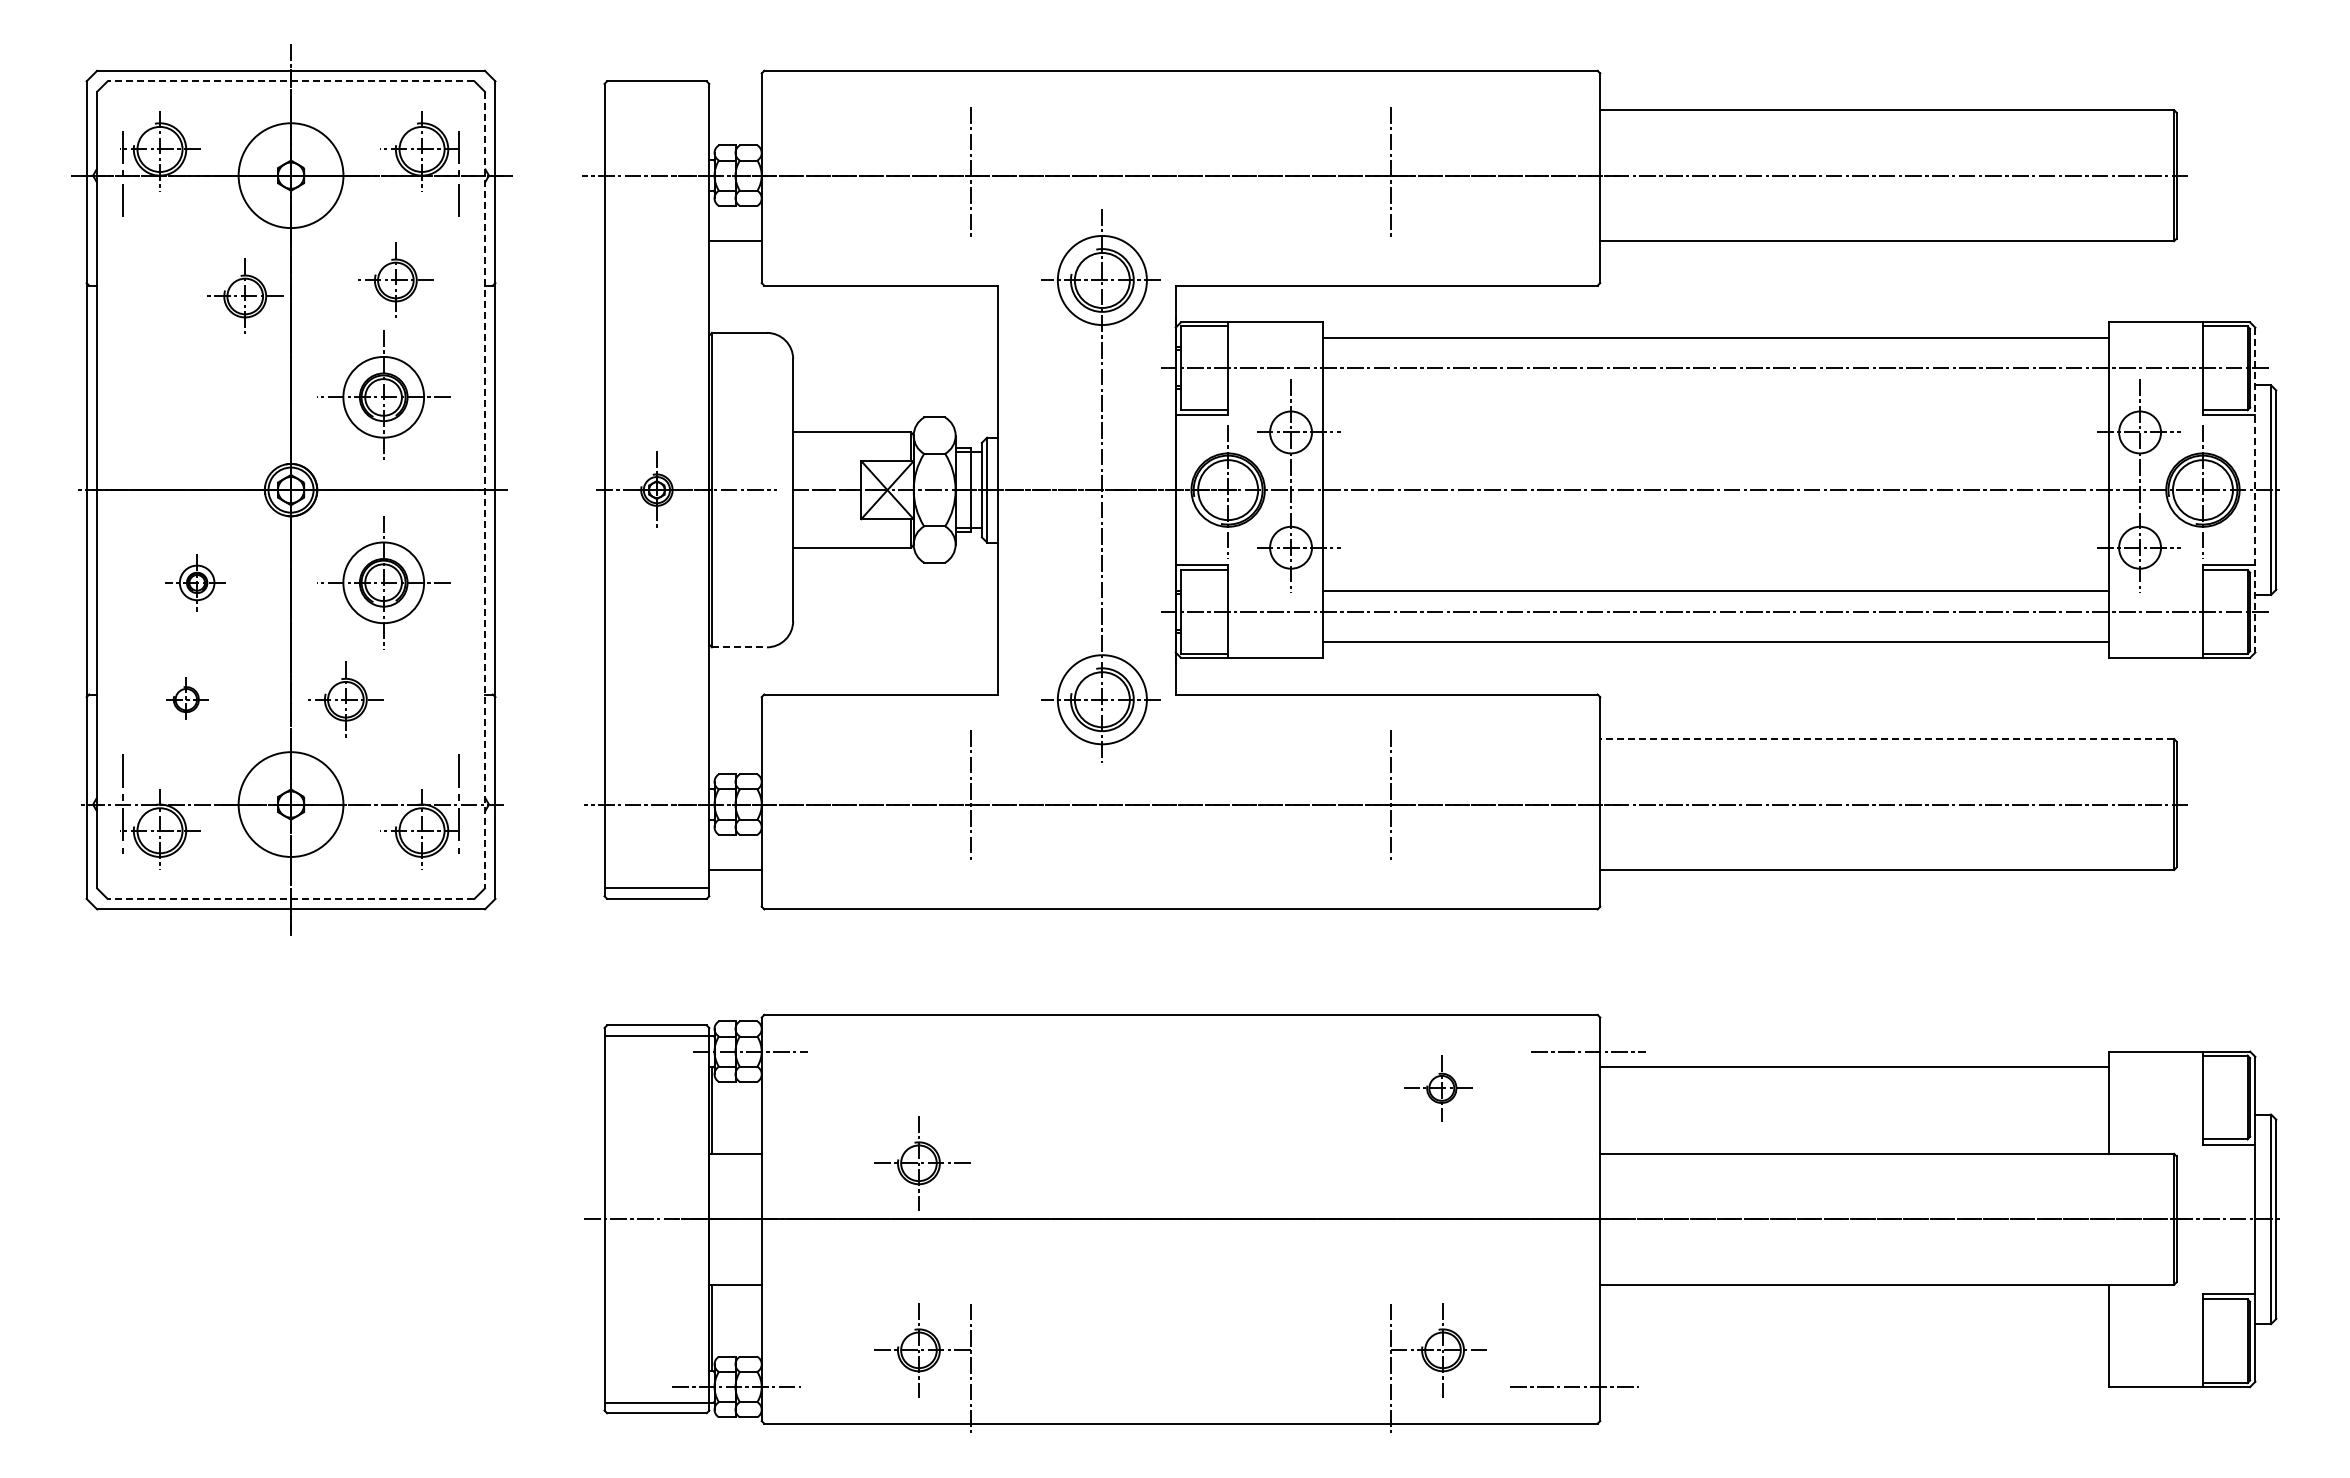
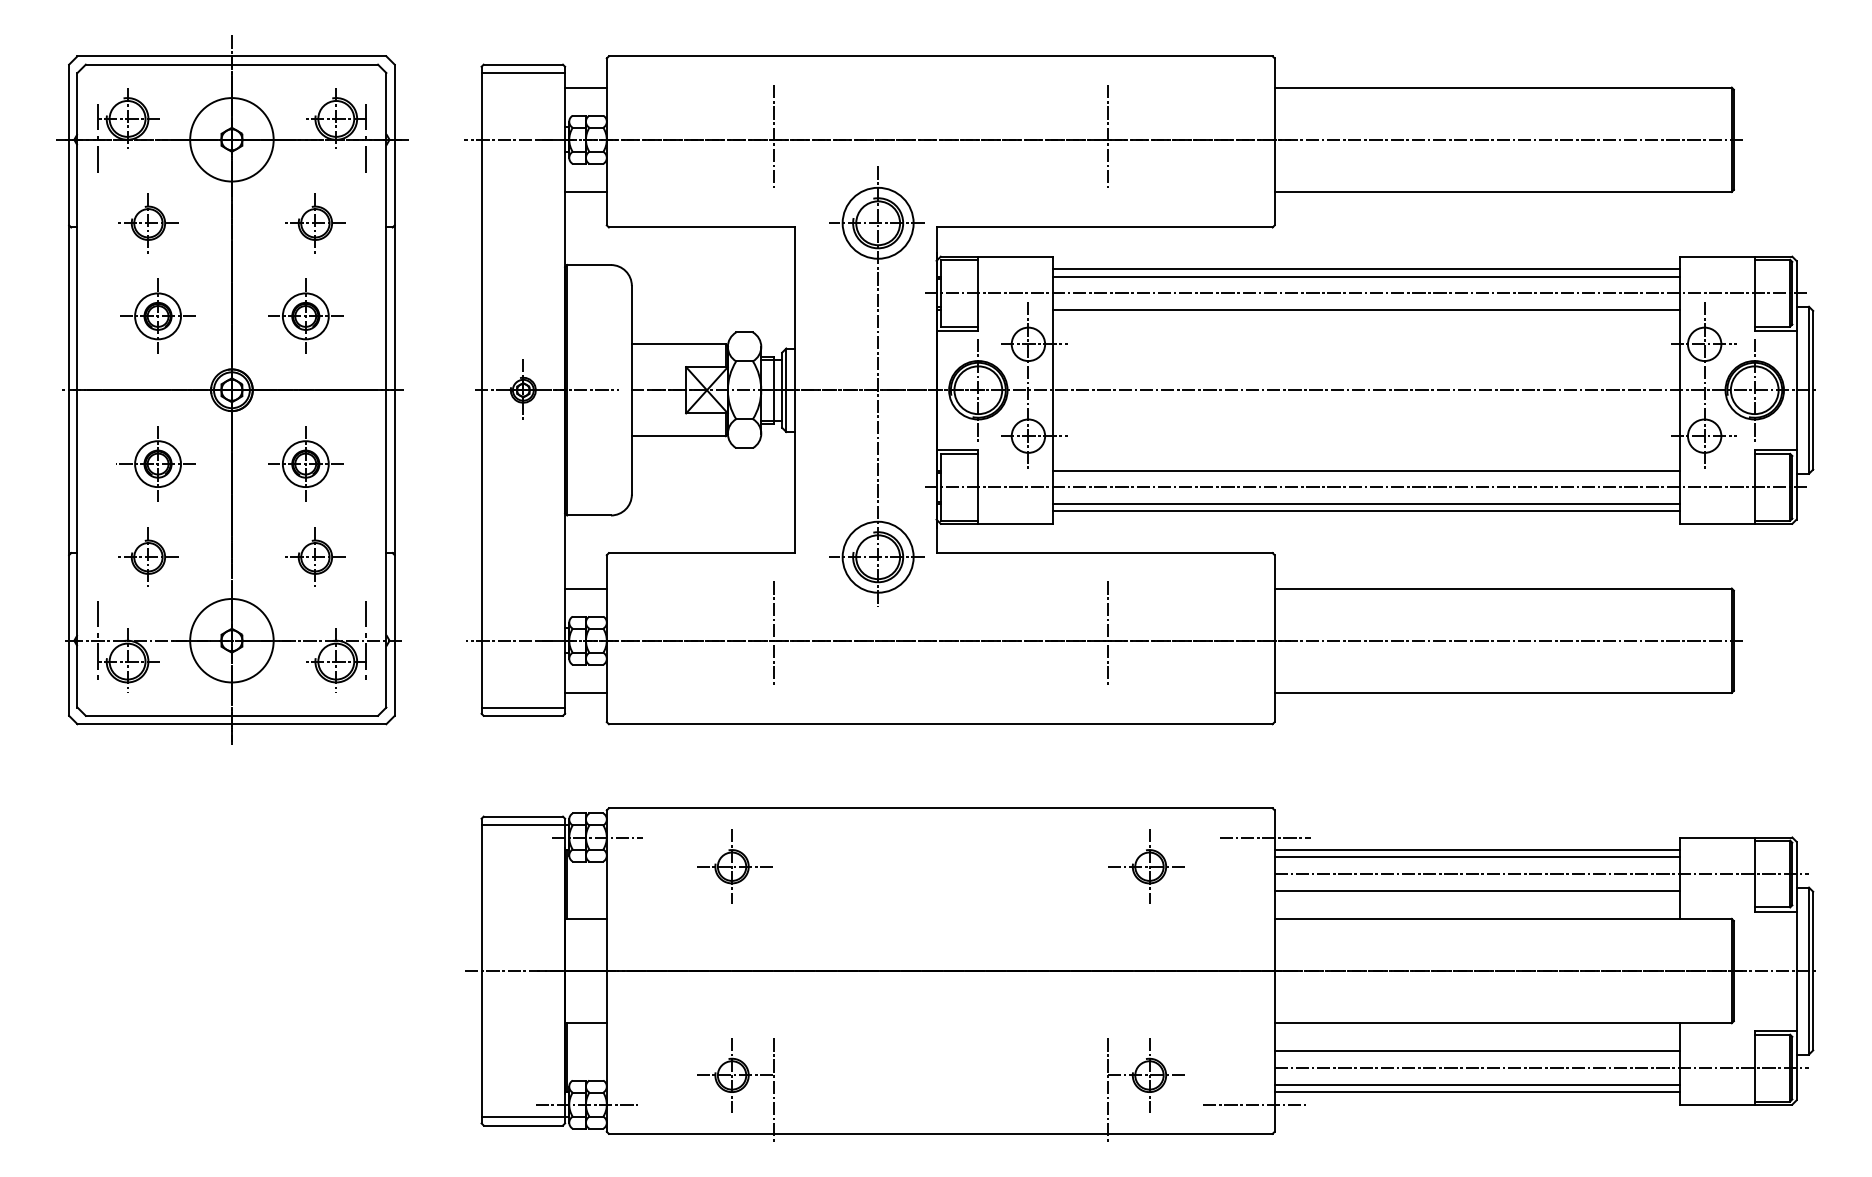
line: (290, 81) -> (231, 64), dashed -> solid
line: (656, 91) -> (523, 72), added
line: (735, 110) -> (585, 87), added
part: (245, 295) -> (148, 222), moved
line: (1715, 347) -> (1366, 276), added
line: (1715, 389) -> (1366, 310), added
part: (198, 397) -> (158, 316), added
part: (383, 397) -> (305, 316), size x0.71
line: (484, 490) -> (386, 390), dashed -> solid
line: (2255, 490) -> (1796, 390), dashed -> solid
part: (195, 582) -> (155, 463), size x1.67
part: (383, 582) -> (305, 463), size x0.71
line: (1715, 632) -> (1366, 503), added
line: (739, 647) -> (589, 515), dashed -> solid
part: (186, 699) -> (148, 557), size x1.67
part: (345, 699) -> (315, 557), moved
line: (735, 739) -> (585, 588), added
line: (1887, 739) -> (1503, 588), dashed -> solid
line: (290, 898) -> (231, 715), dashed -> solid
line: (1854, 1076) -> (1477, 857), added
part: (1438, 1088) -> (1145, 866), size x1.43
line: (1935, 1097) -> (1541, 874), added
line: (1854, 1118) -> (1477, 890), added
part: (922, 1163) -> (734, 866), moved
line: (1854, 1320) -> (1477, 1051), added
line: (1935, 1341) -> (1541, 1068), added
line: (1854, 1362) -> (1477, 1085), added
line: (1854, 1371) -> (1477, 1092), added

